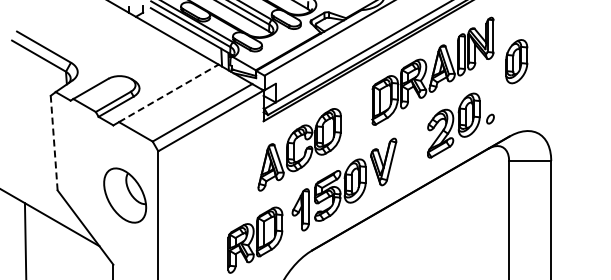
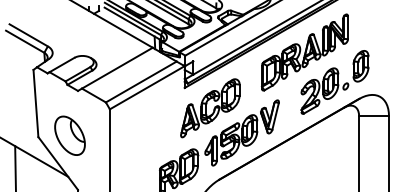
part: (516, 61) -> (360, 66), moved
line: (168, 93) -> (117, 68), dashed -> solid
line: (54, 142) -> (36, 103), dashed -> solid
part: (125, 195) -> (70, 135), moved

